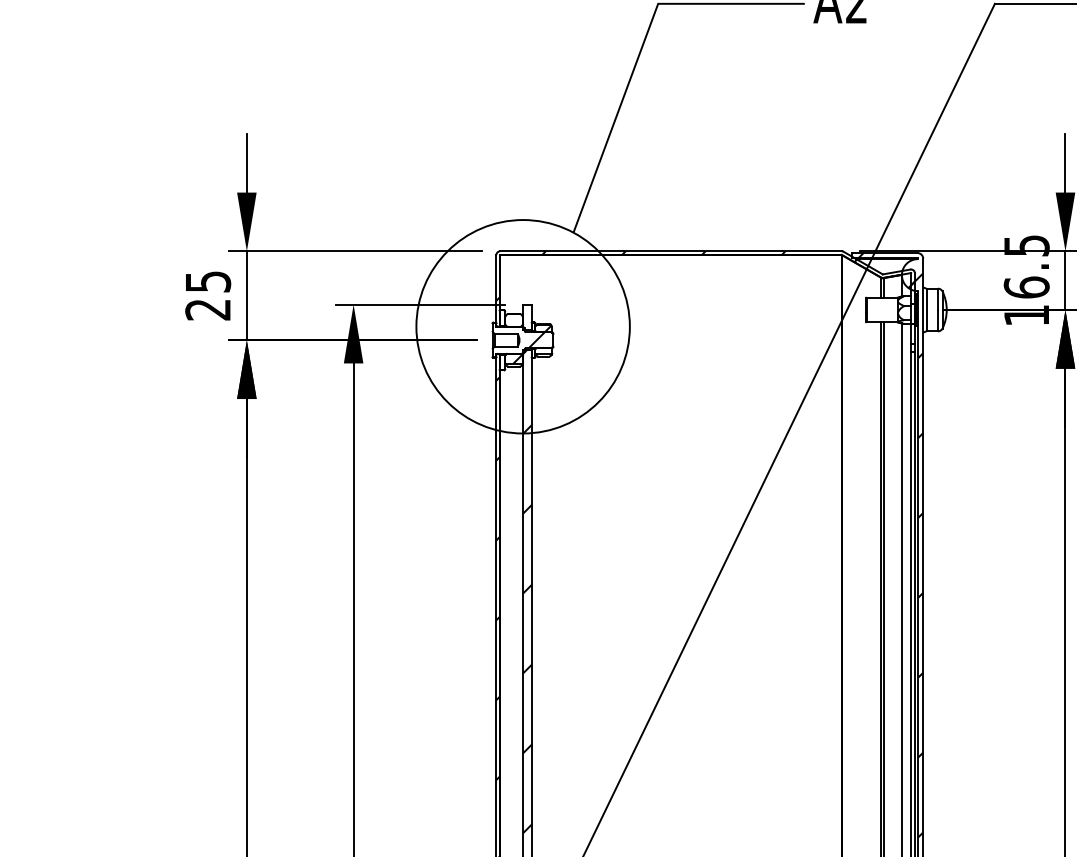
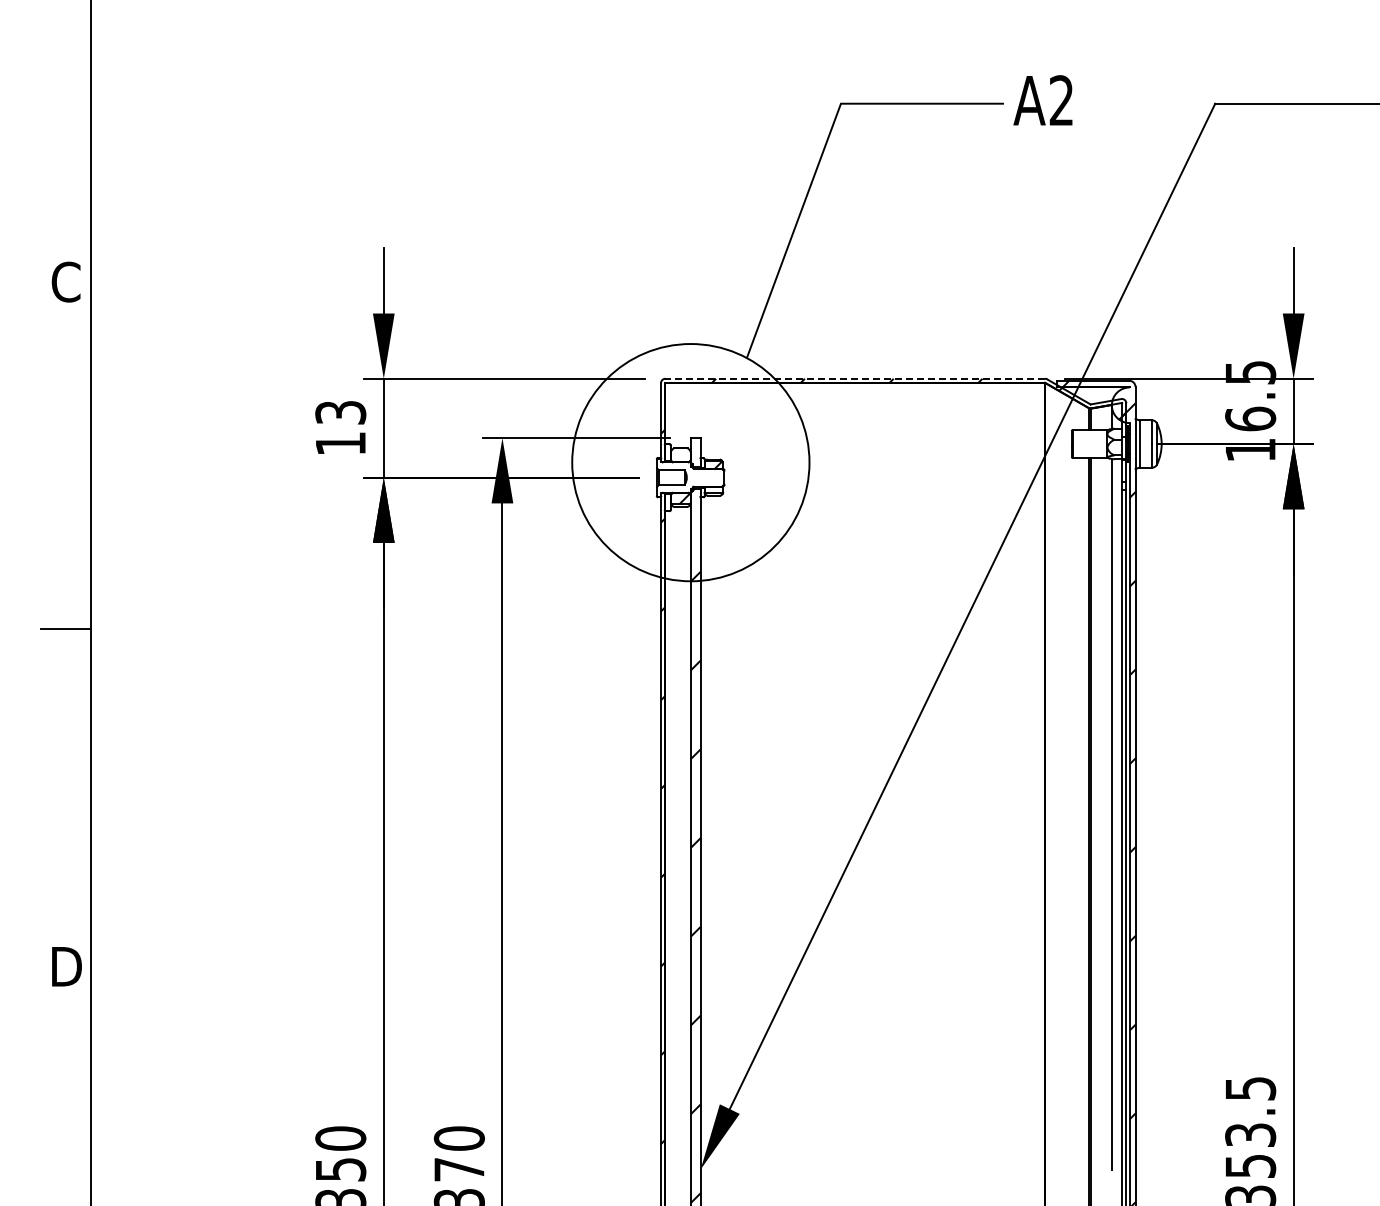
line: (671, 251) -> (855, 378), solid -> dashed
text: (207, 296) -> (340, 428), 25 -> 13
hatch: (537, 340) -> (706, 477), removed

